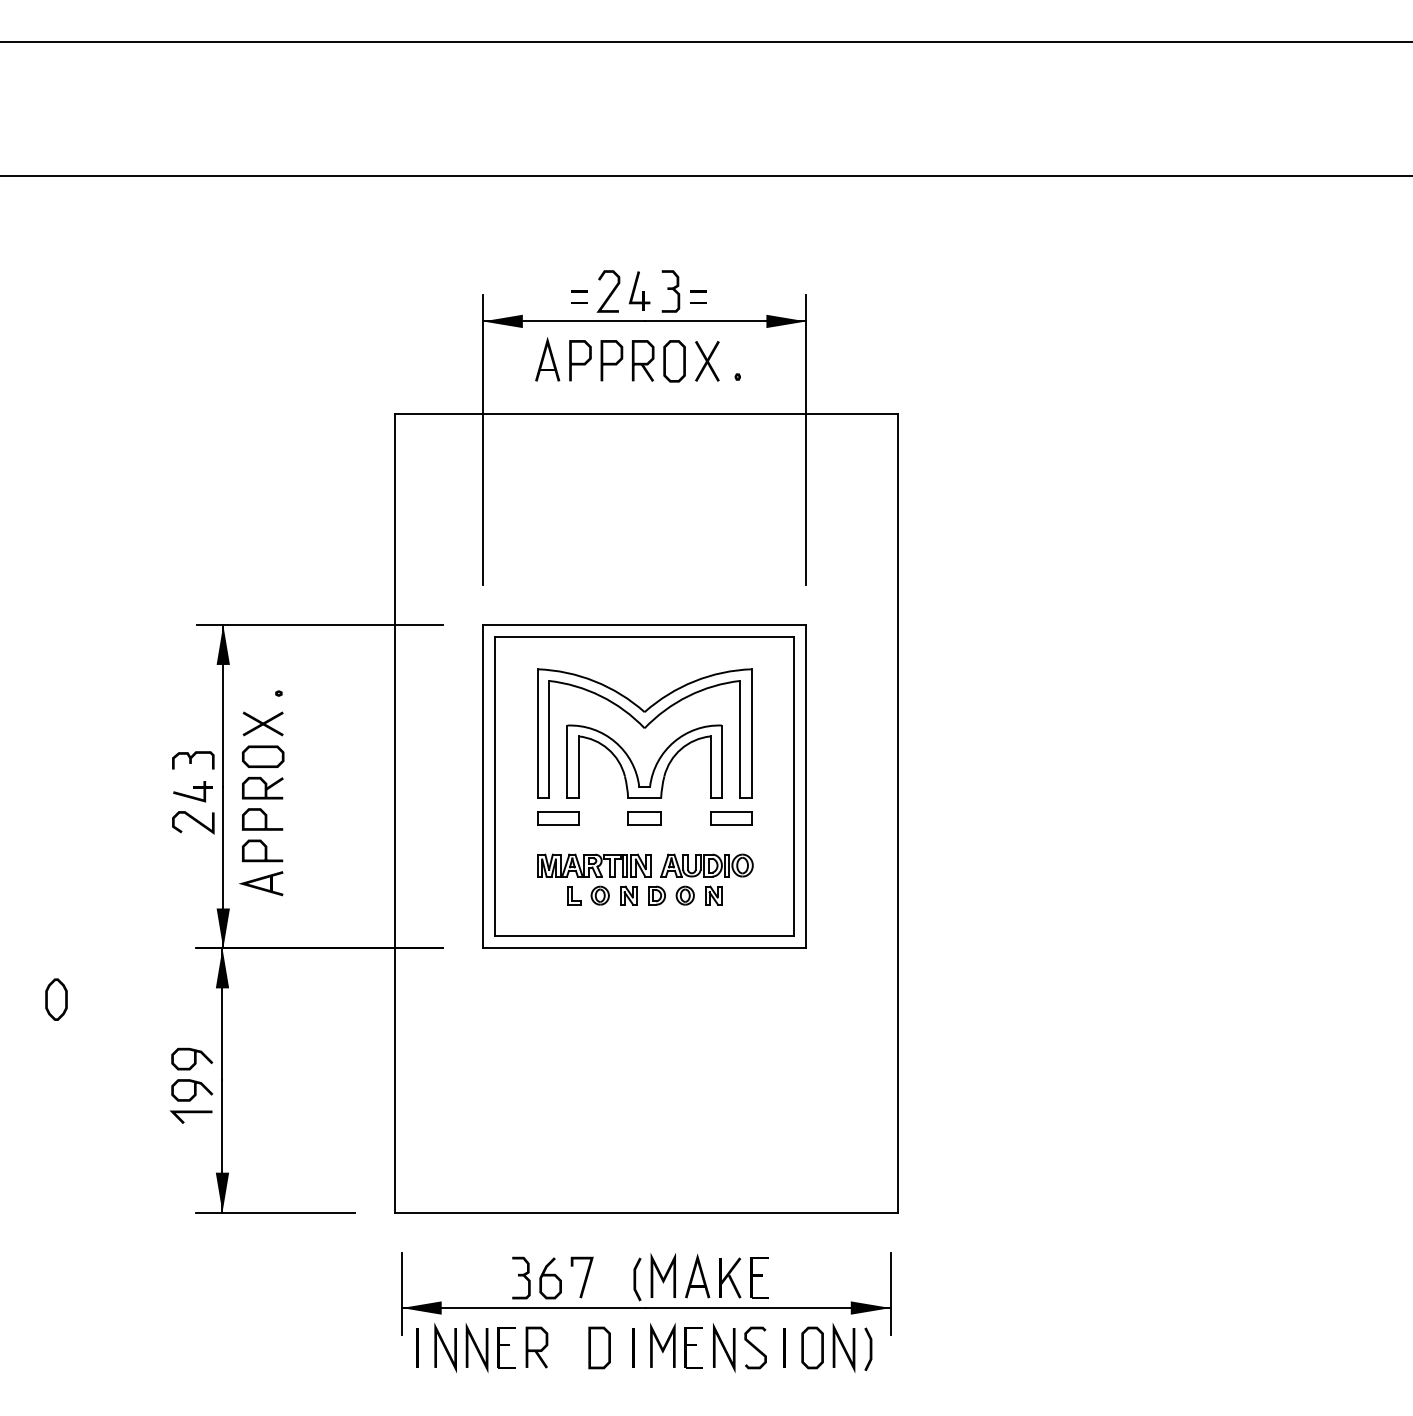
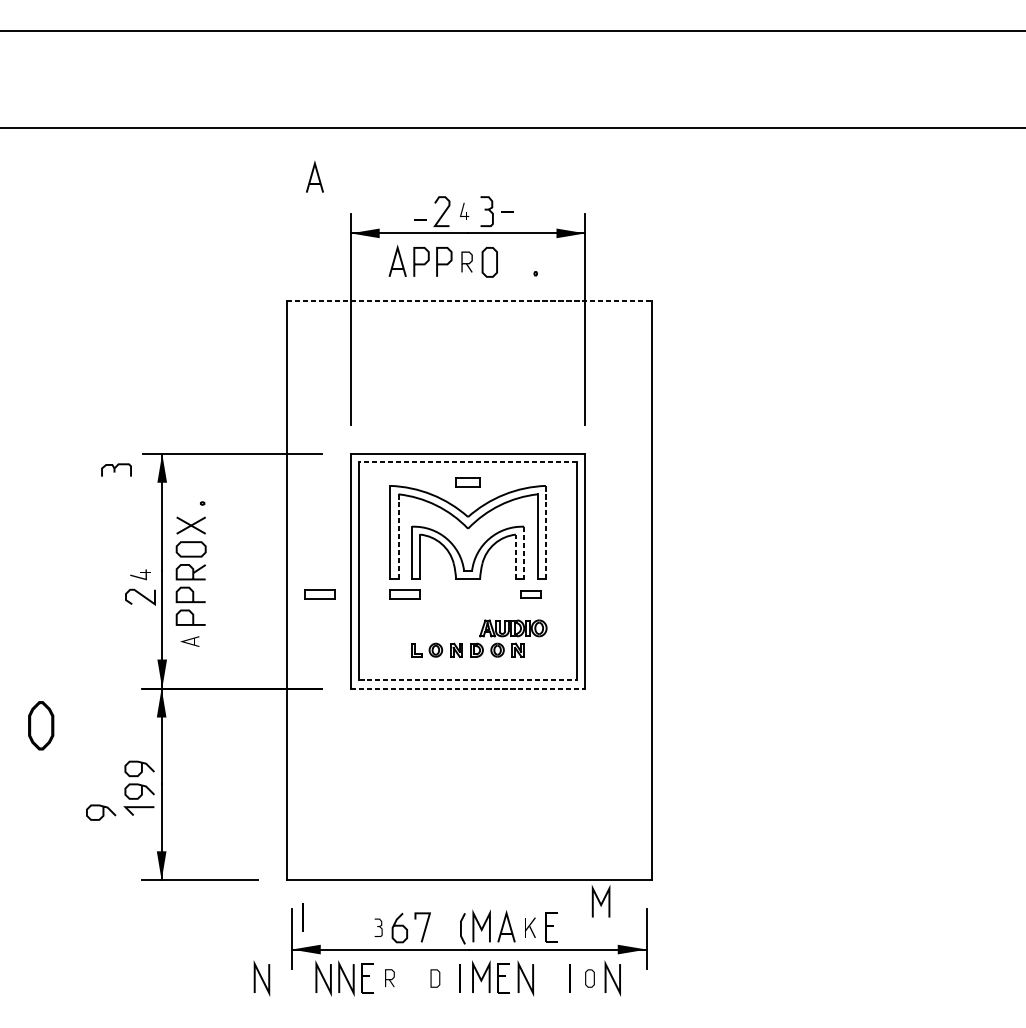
part: (433, 243) -> (314, 176), added
part: (639, 290) -> (464, 210), size x0.6
line: (579, 291) -> (420, 211), removed
line: (698, 302) -> (507, 219), removed
part: (643, 360) -> (467, 261), size x0.7
part: (707, 361) -> (513, 262), removed
line: (647, 414) -> (470, 300), solid -> dashed
line: (644, 637) -> (467, 462), solid -> dashed
line: (751, 733) -> (545, 532), solid -> dashed
line: (548, 739) -> (398, 536), solid -> dashed
part: (193, 760) -> (116, 470), moved
line: (721, 762) -> (523, 553), solid -> dashed
line: (710, 767) -> (515, 557), solid -> dashed
part: (192, 791) -> (139, 574), size x0.7
part: (440, 818) -> (319, 594), added
part: (644, 818) -> (467, 482), moved
part: (731, 818) -> (531, 594), size x0.7
part: (594, 865) -> (431, 628), removed
part: (261, 883) -> (189, 641), size x0.6
line: (644, 936) -> (467, 679), solid -> dashed
line: (644, 948) -> (467, 688), solid -> dashed
part: (56, 999) -> (41, 725), size x1.6
curve: (141, 1119) -> (102, 812), added
line: (826, 1241) -> (600, 901), added
part: (521, 1277) -> (378, 927), size x0.6
part: (730, 1277) -> (530, 927), size x0.7
line: (360, 1347) -> (261, 978), added
line: (417, 1347) -> (303, 917), moved
part: (536, 1347) -> (389, 978), size x0.6
part: (599, 1347) -> (435, 978), size x0.6
curve: (755, 1347) -> (548, 978), removed
part: (812, 1347) -> (589, 978), size x0.6
line: (869, 1349) -> (631, 979), removed

